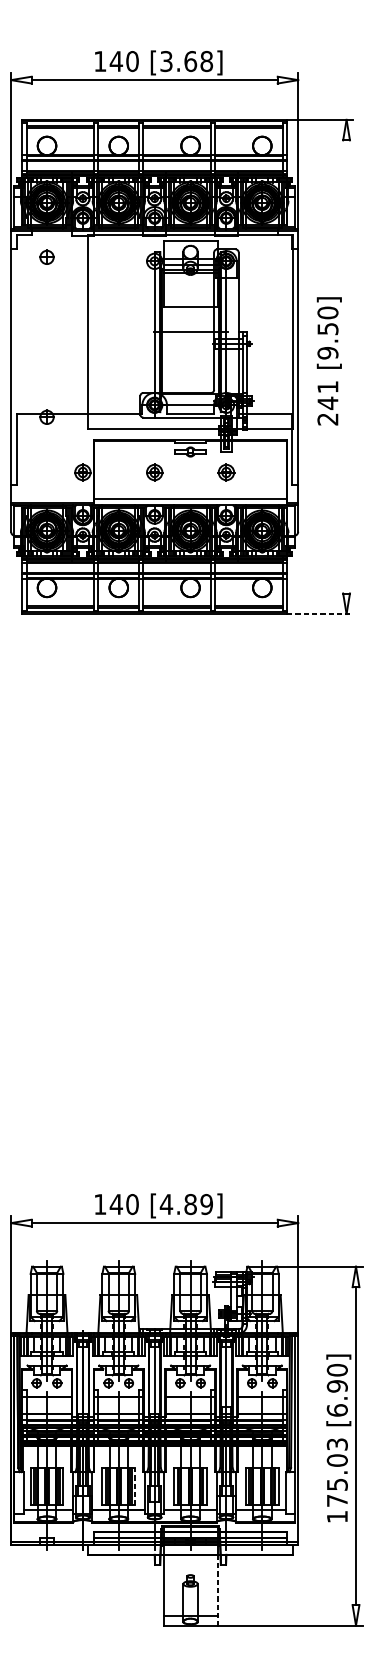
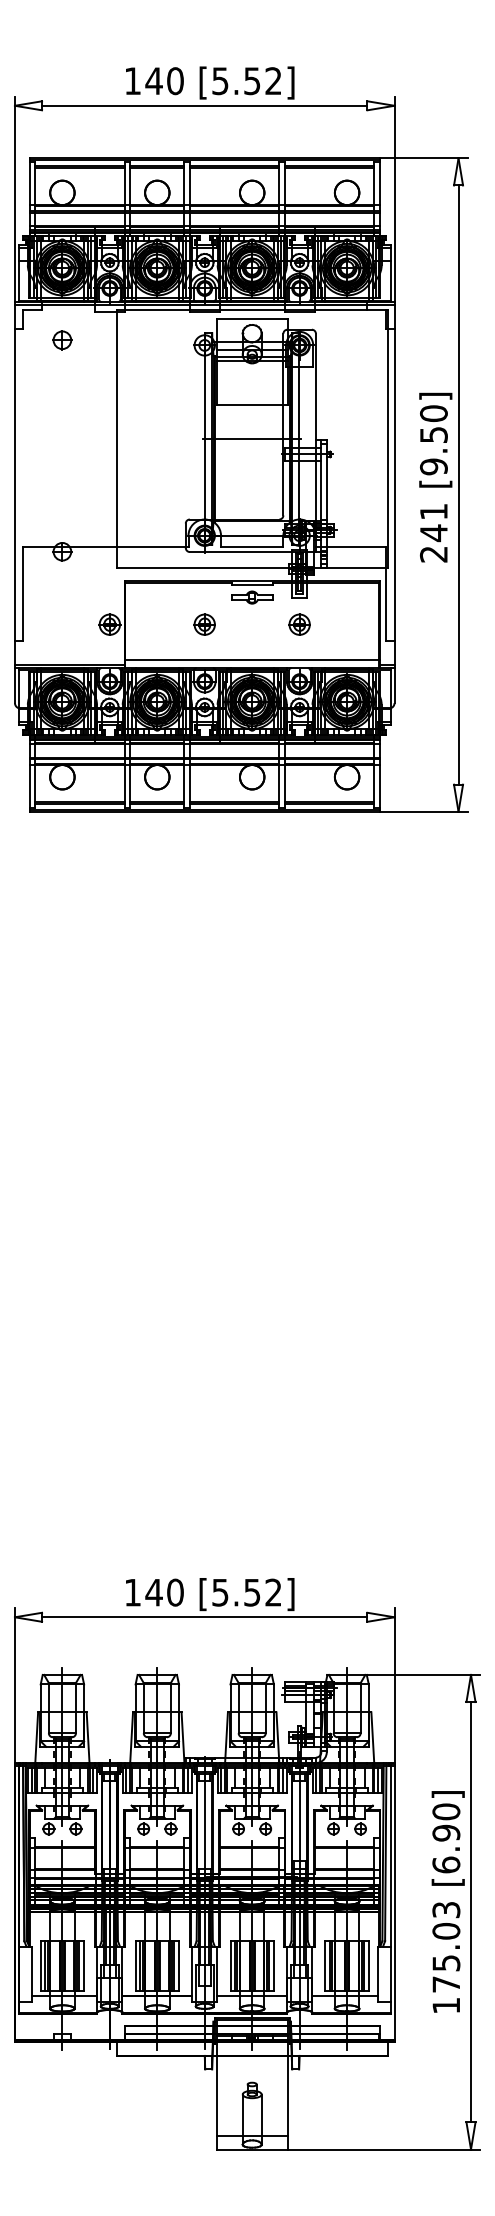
text: (187, 61) -> (247, 81), [3.68] -> [5.52]
line: (346, 366) -> (458, 484), added
line: (320, 613) -> (423, 811), dashed -> solid
text: (186, 1204) -> (246, 1592), [4.89] -> [5.52]
line: (135, 1486) -> (179, 1965), dashed -> solid
line: (217, 1590) -> (287, 2102), dashed -> solid

